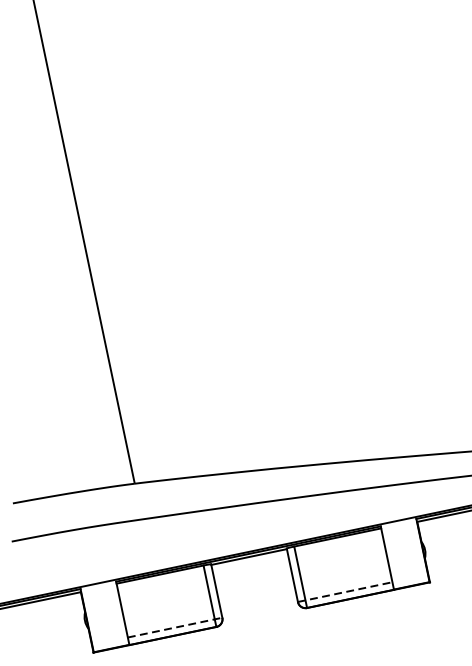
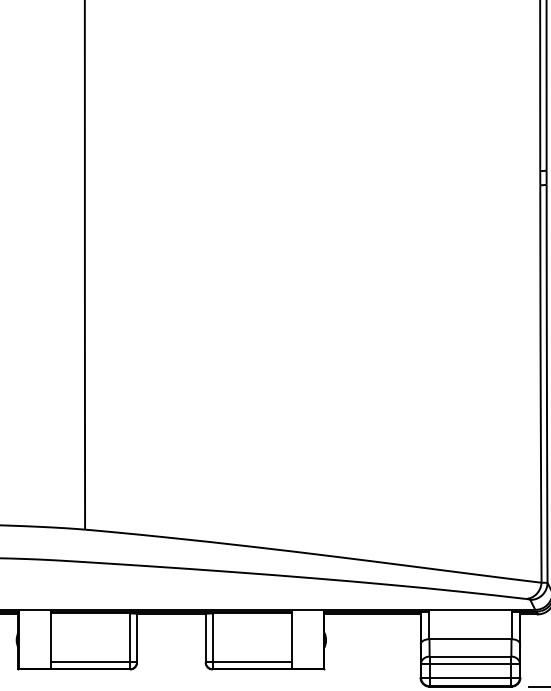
line: (344, 592) -> (248, 662), dashed -> solid
line: (175, 627) -> (94, 662), dashed -> solid

